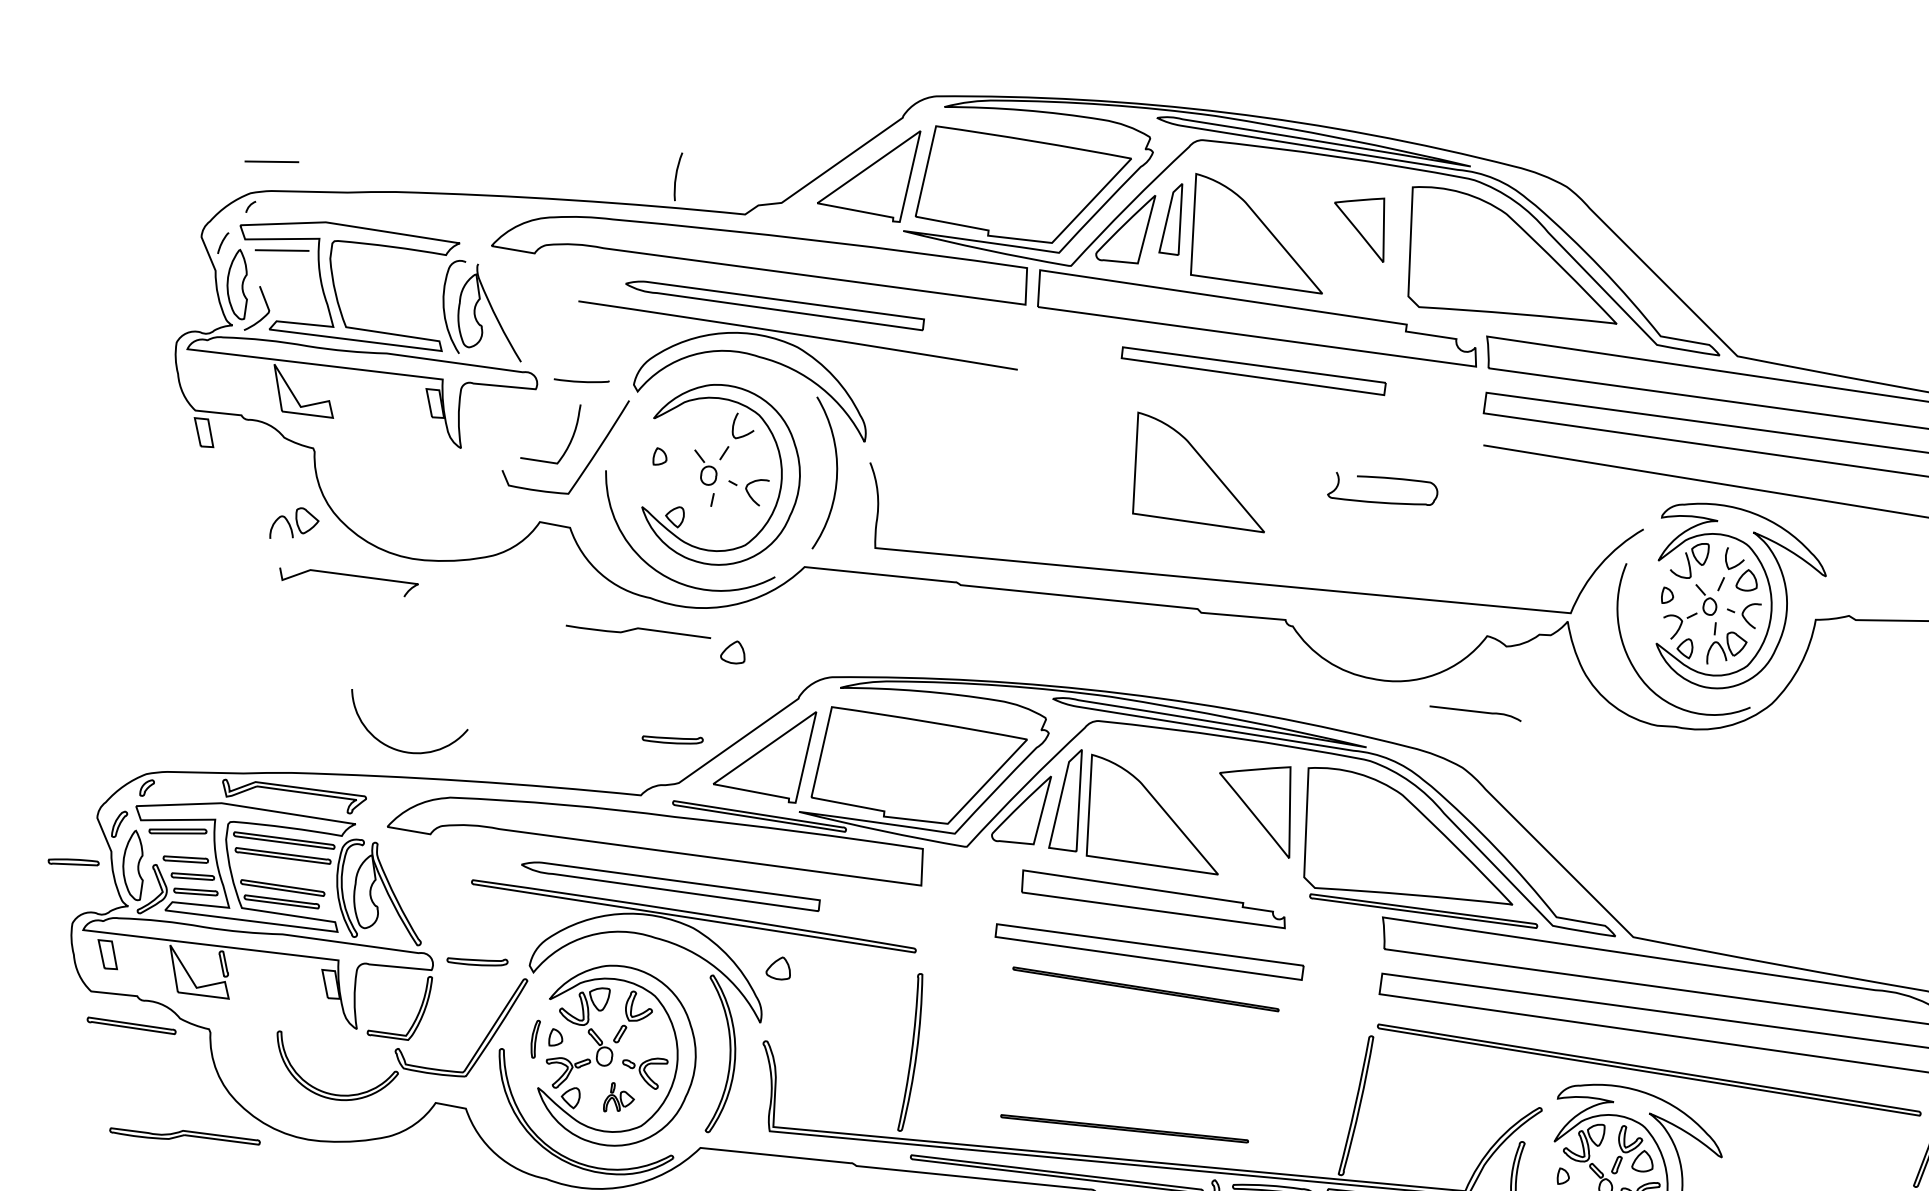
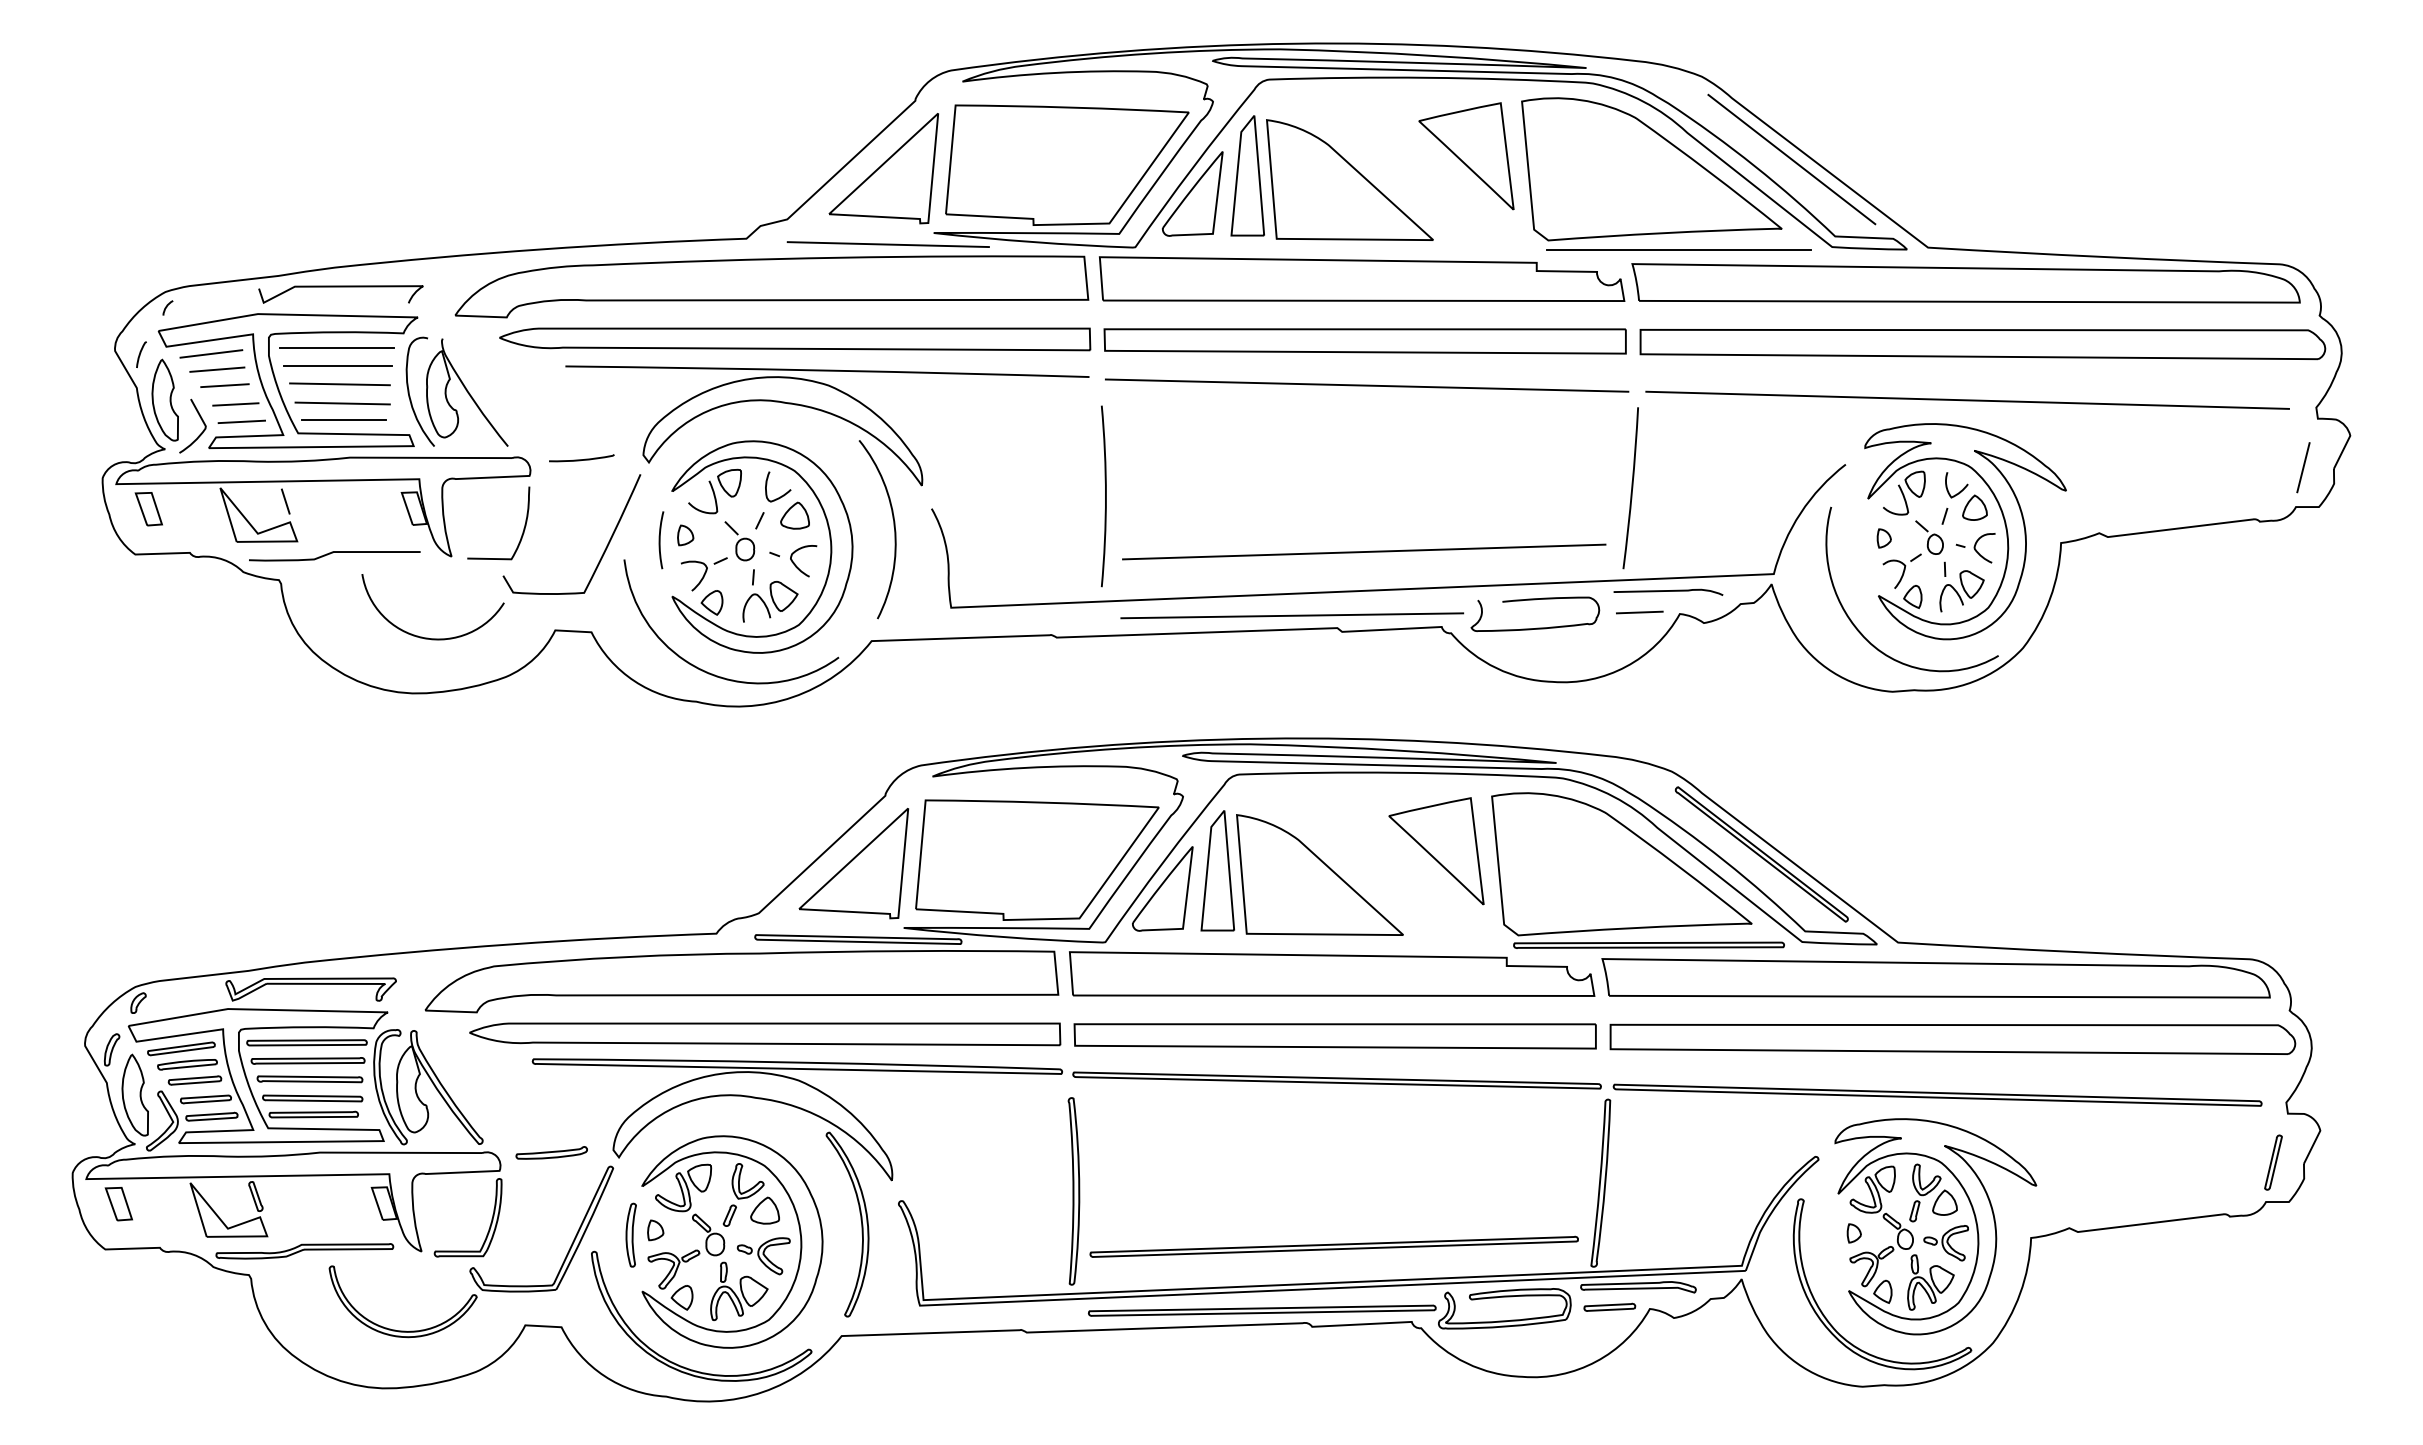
line: (272, 161) -> (185, 251), removed
arc: (676, 176) -> (660, 540), moved
part: (1173, 218) -> (1247, 175), size x1.43
part: (1359, 227) -> (1466, 156), size x1.43
line: (863, 235) -> (887, 244), added
line: (388, 259) -> (336, 347), added
line: (285, 264) -> (217, 369), added
line: (1632, 266) -> (1791, 159), added
line: (387, 275) -> (338, 366), added
line: (289, 278) -> (224, 385), added
line: (386, 290) -> (339, 384), added
line: (296, 295) -> (235, 404), added
part: (774, 304) -> (795, 339), size x1.67
line: (386, 307) -> (342, 403), added
line: (299, 310) -> (241, 421), added
line: (385, 320) -> (343, 419), added
line: (1527, 330) -> (1678, 250), added
part: (1253, 371) -> (1364, 341), size x1.67
line: (327, 383) -> (285, 501), added
line: (1249, 408) -> (1366, 385), added
part: (689, 423) -> (714, 491), added
part: (203, 433) -> (148, 509), moved
curve: (569, 441) -> (522, 531), moved
part: (1200, 471) -> (1319, 467), removed
arc: (1017, 472) -> (1105, 496), added
curve: (1384, 478) -> (1535, 600), moved
part: (670, 491) -> (703, 574), added
part: (294, 524) -> (770, 601), moved
arc: (1460, 525) -> (1631, 488), added
line: (1229, 547) -> (1364, 551), added
curve: (348, 575) -> (340, 287), moved
line: (1161, 593) -> (1292, 615), added
curve: (636, 629) -> (332, 553), moved
line: (1453, 630) -> (1639, 612), added
part: (733, 651) -> (794, 515), moved
curve: (1475, 712) -> (1668, 591), moved
part: (672, 738) -> (744, 862), removed
arc: (400, 749) -> (428, 637), moved
part: (1528, 847) -> (1761, 854), added
part: (73, 862) -> (187, 1064), moved
part: (670, 885) -> (765, 1034), size x1.67
part: (1154, 898) -> (1332, 973), size x1.67
part: (1148, 952) -> (1334, 1036), size x1.43
part: (778, 967) -> (764, 1210), moved
part: (1145, 989) -> (1336, 1080), size x1.67
part: (131, 1025) -> (309, 1079), moved
part: (534, 1038) -> (630, 1234), size x1.43
part: (619, 1097) -> (739, 1290), size x1.67
part: (1124, 1128) -> (1333, 1246), size x1.67
part: (184, 1136) -> (304, 1251), moved

